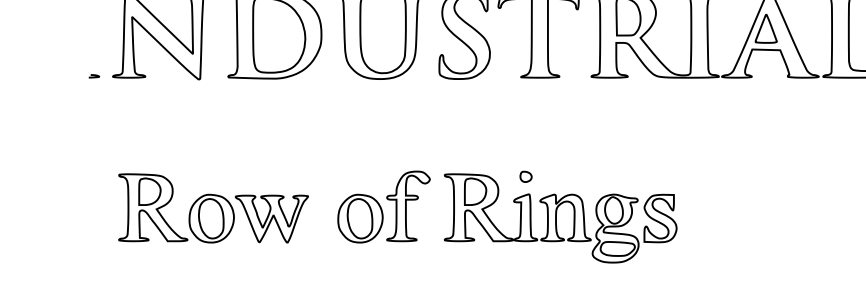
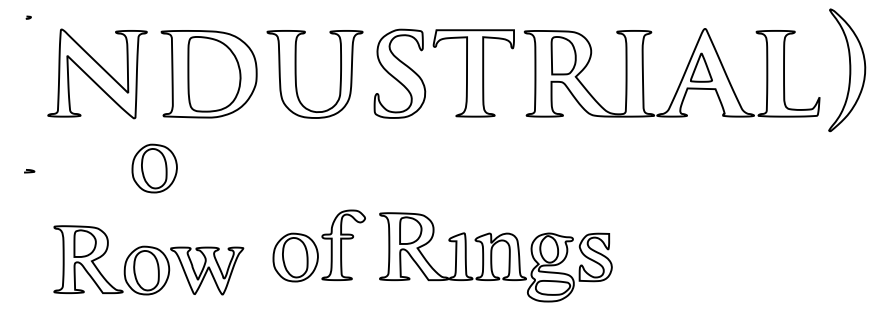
curve: (94, 76) -> (29, 171), moved
part: (219, 129) -> (154, 168), added
part: (525, 176) -> (460, 215), removed
part: (213, 208) -> (148, 260), moved

